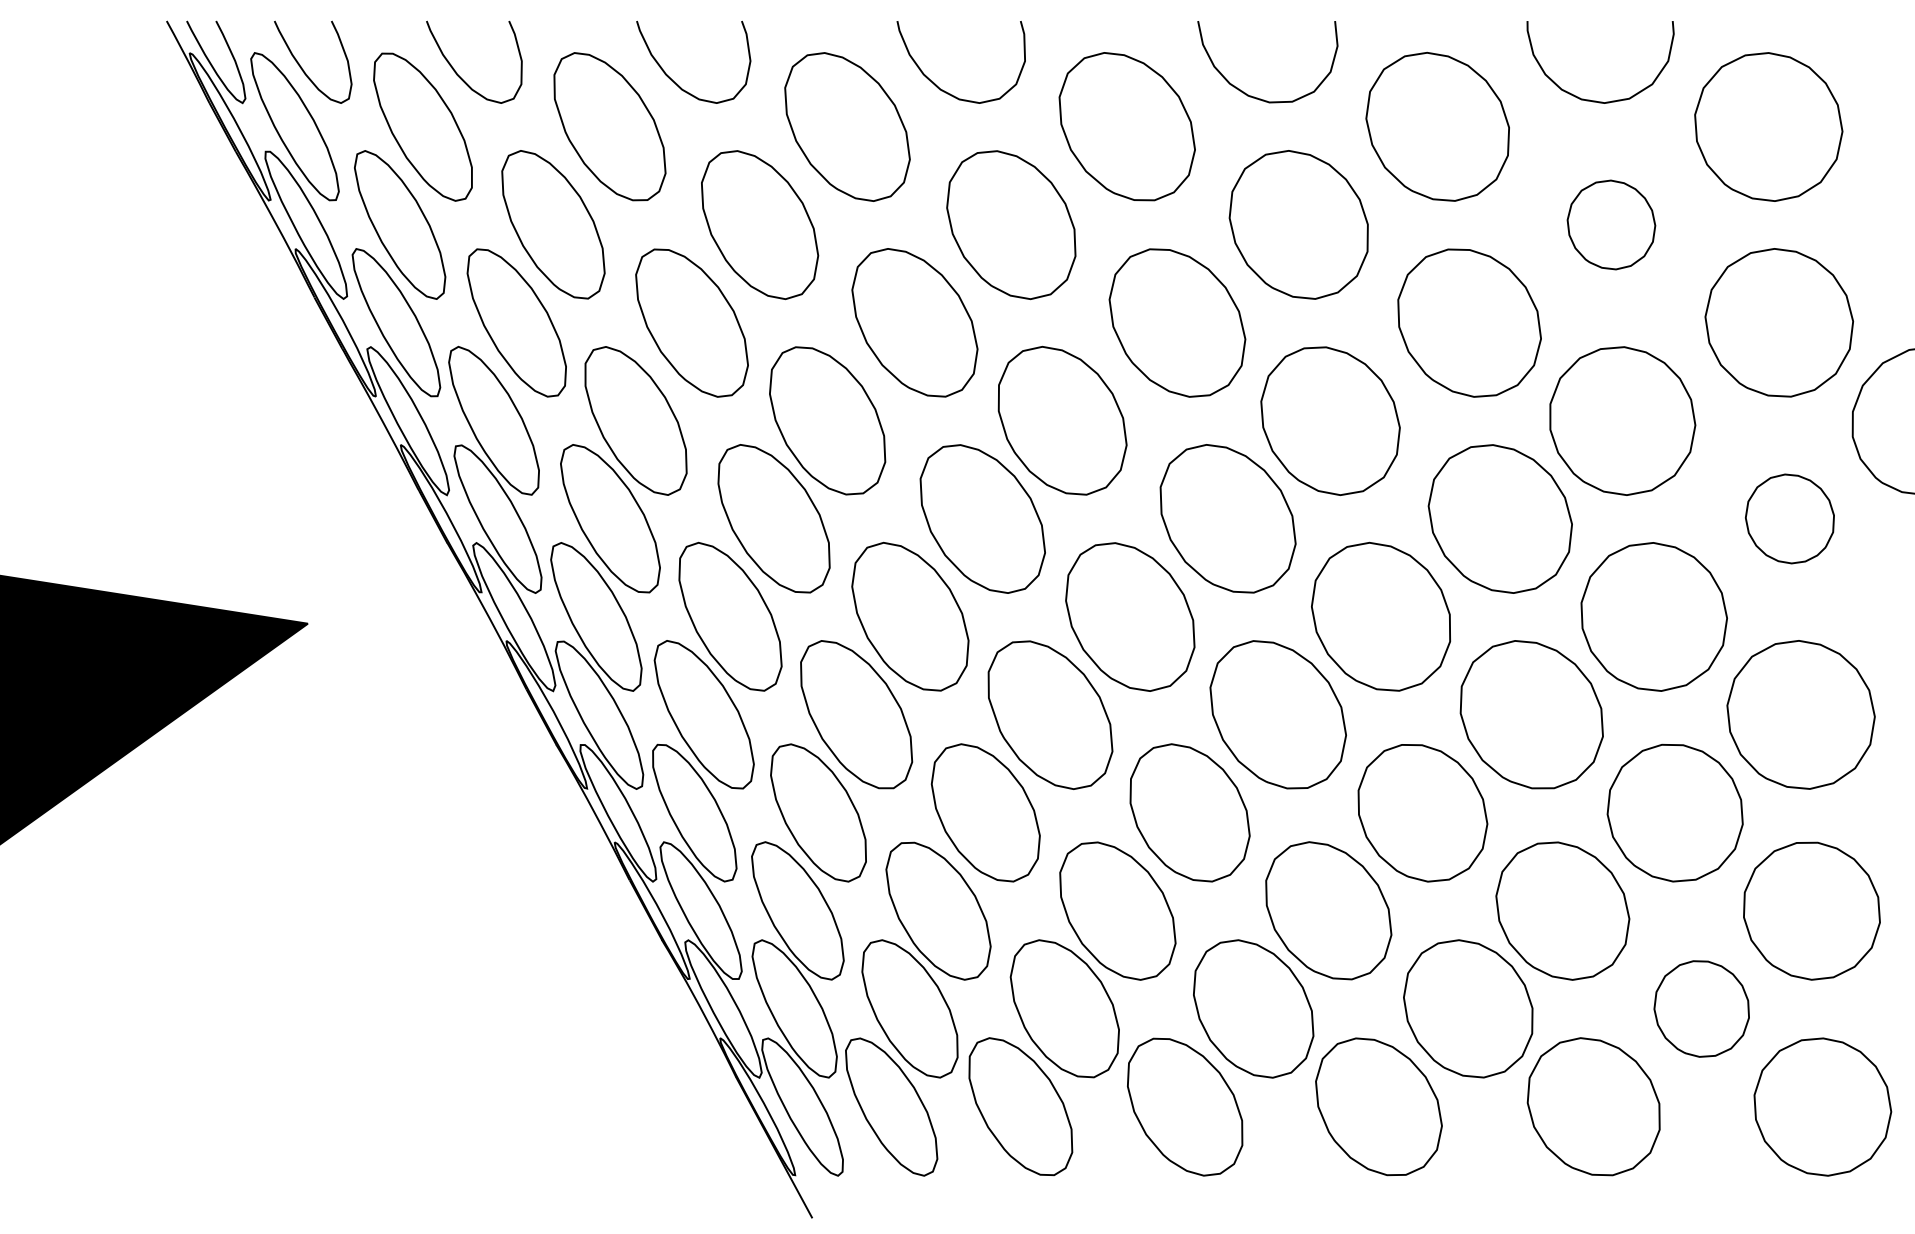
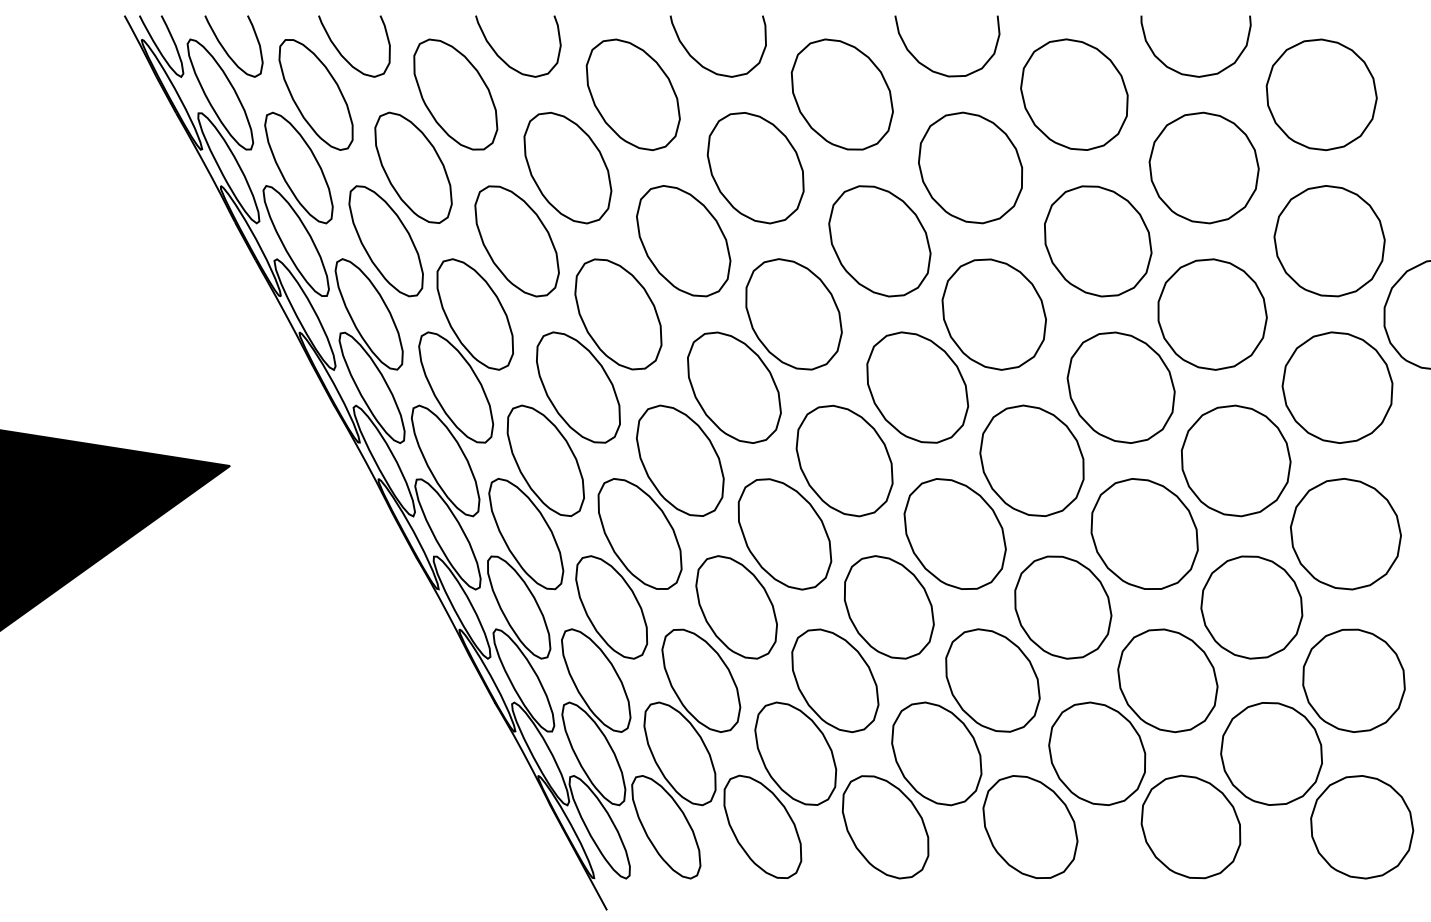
part: (1611, 224) -> (1204, 167), size x1.67
part: (1789, 518) -> (1337, 387), size x1.67
part: (1701, 1008) -> (1271, 753), size x1.43

